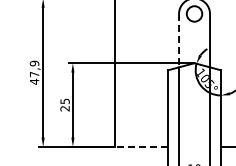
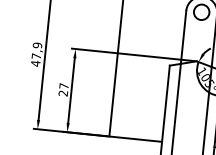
line: (179, 40) -> (184, 37), dashed -> solid
text: (64, 101) -> (63, 86), 25 -> 27
line: (141, 146) -> (135, 138), dashed -> solid

